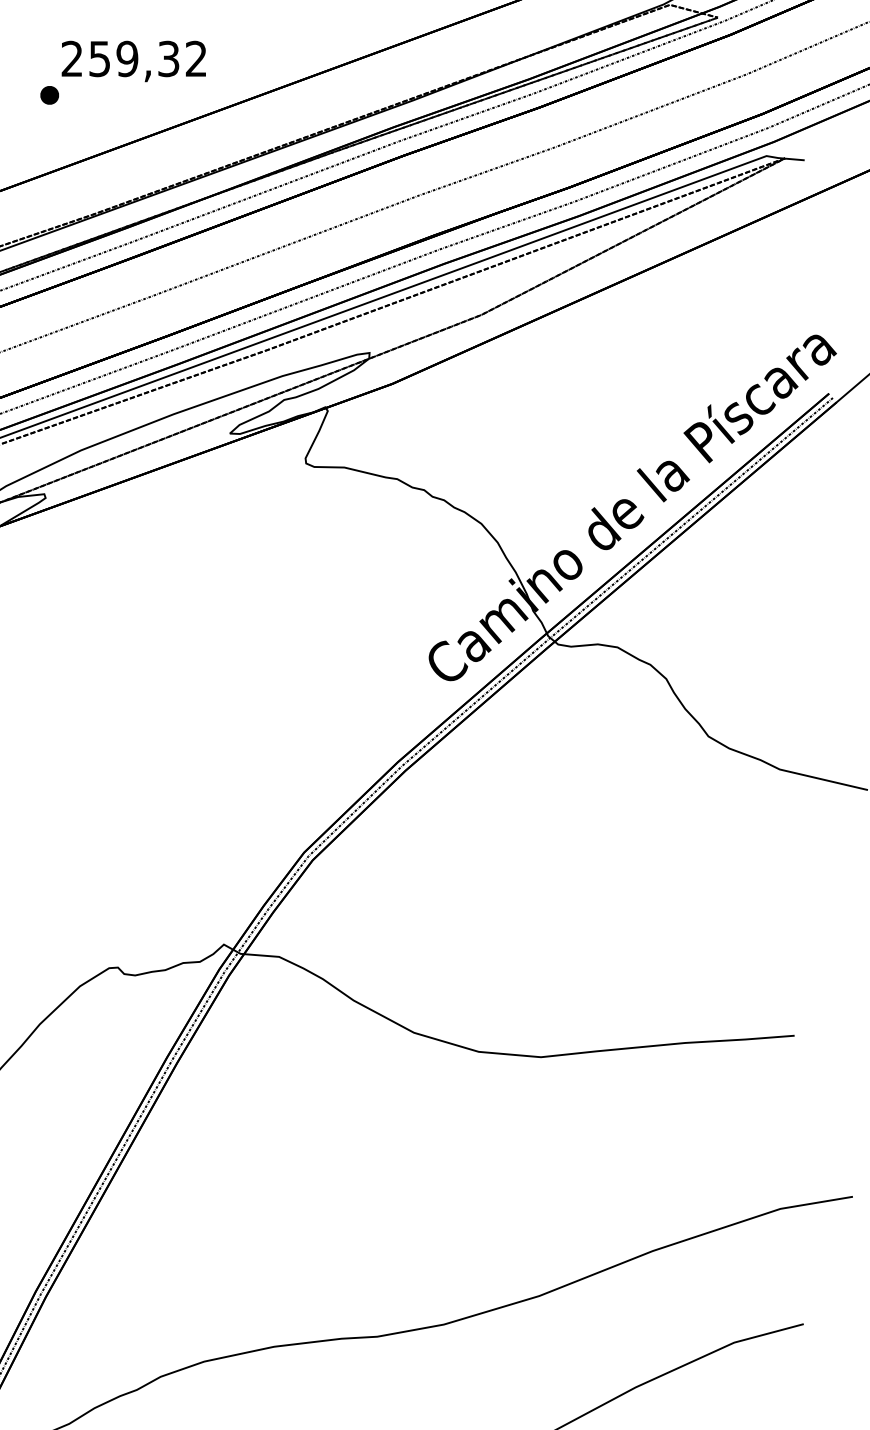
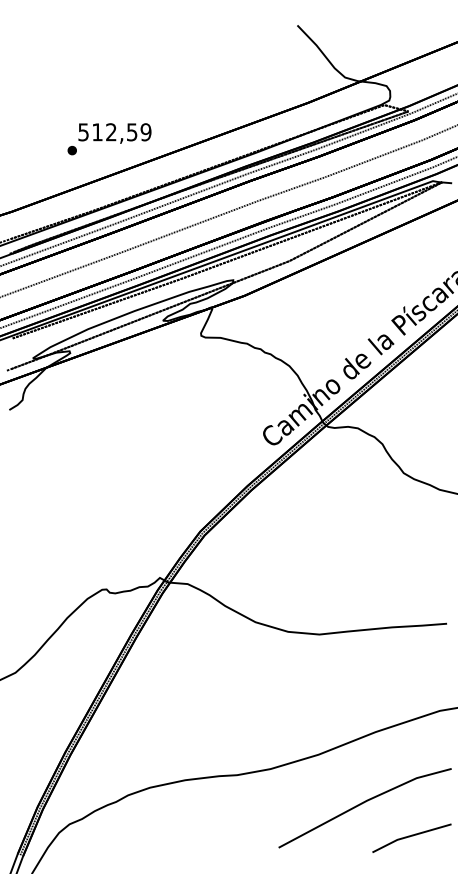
text: (133, 59) -> (114, 132), 259,32 -> 512,59

